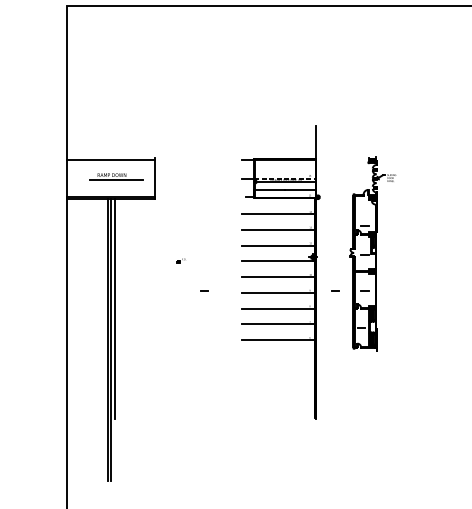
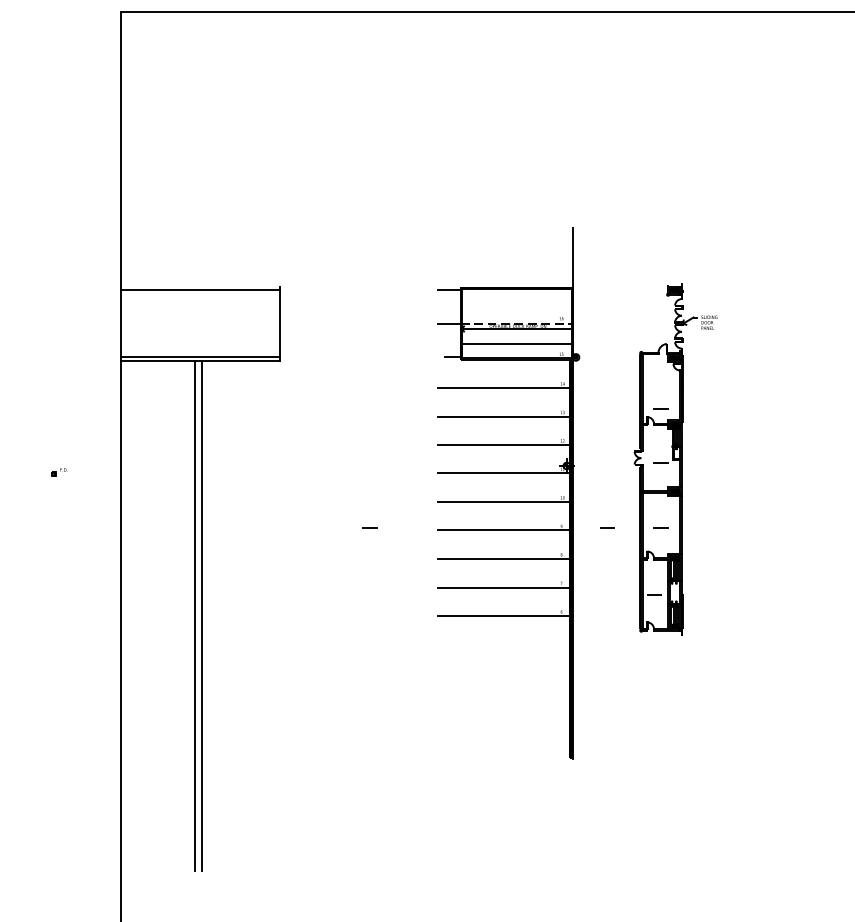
part: (116, 176) -> (211, 319), removed
part: (180, 260) -> (57, 471), moved
line: (115, 309) -> (209, 560), removed

